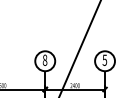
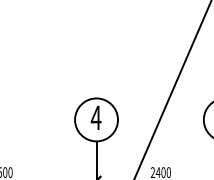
text: (44, 59) -> (94, 116), 8 -> 4

